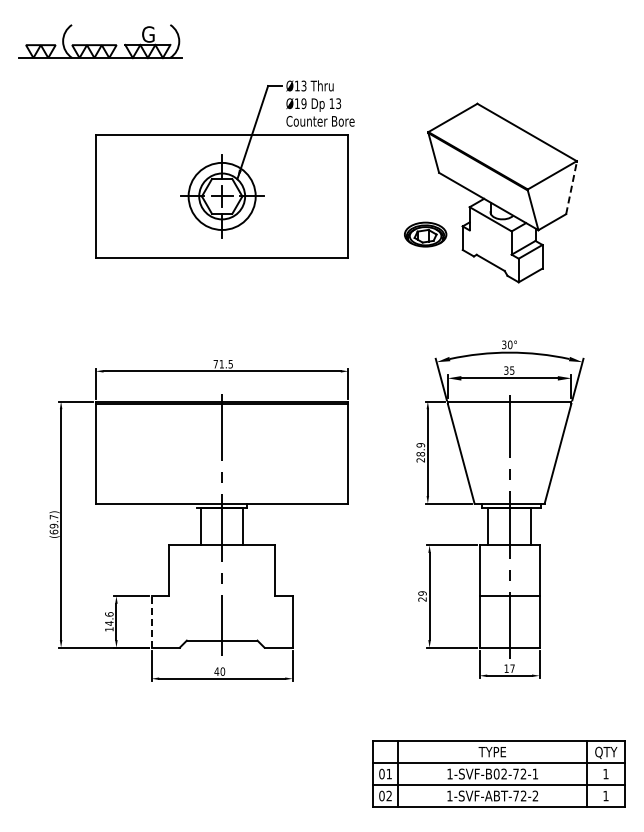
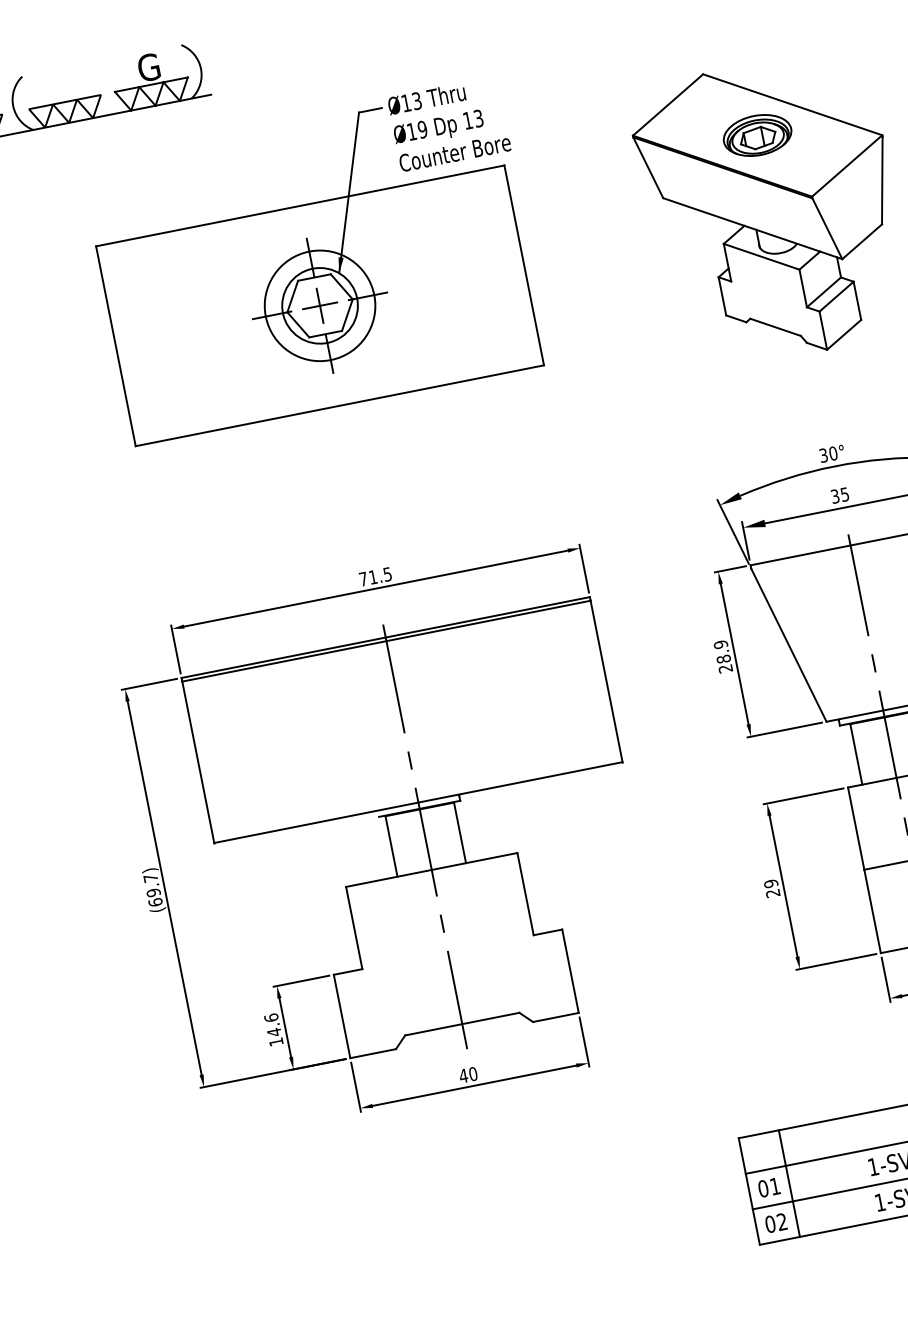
line: (571, 188) -> (882, 181), dashed -> solid
part: (425, 234) -> (757, 135), moved
line: (151, 621) -> (341, 1015), dashed -> solid

